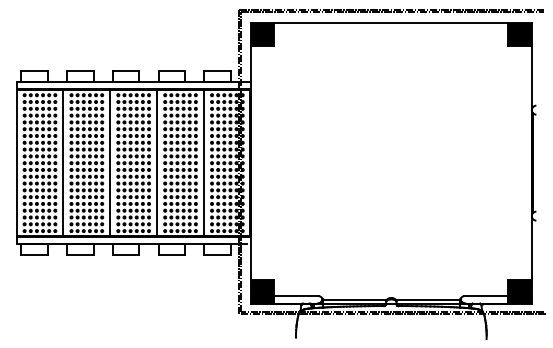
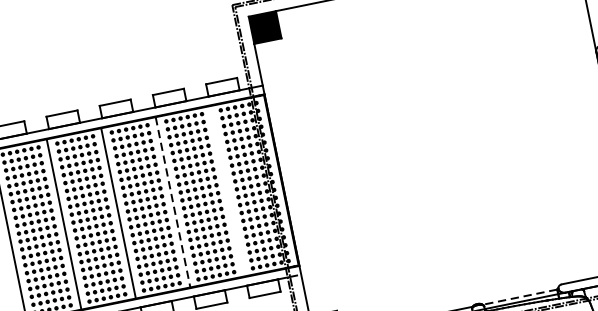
line: (203, 162) -> (226, 190), removed
line: (157, 163) -> (173, 202), solid -> dashed
line: (427, 299) -> (519, 296), solid -> dashed

